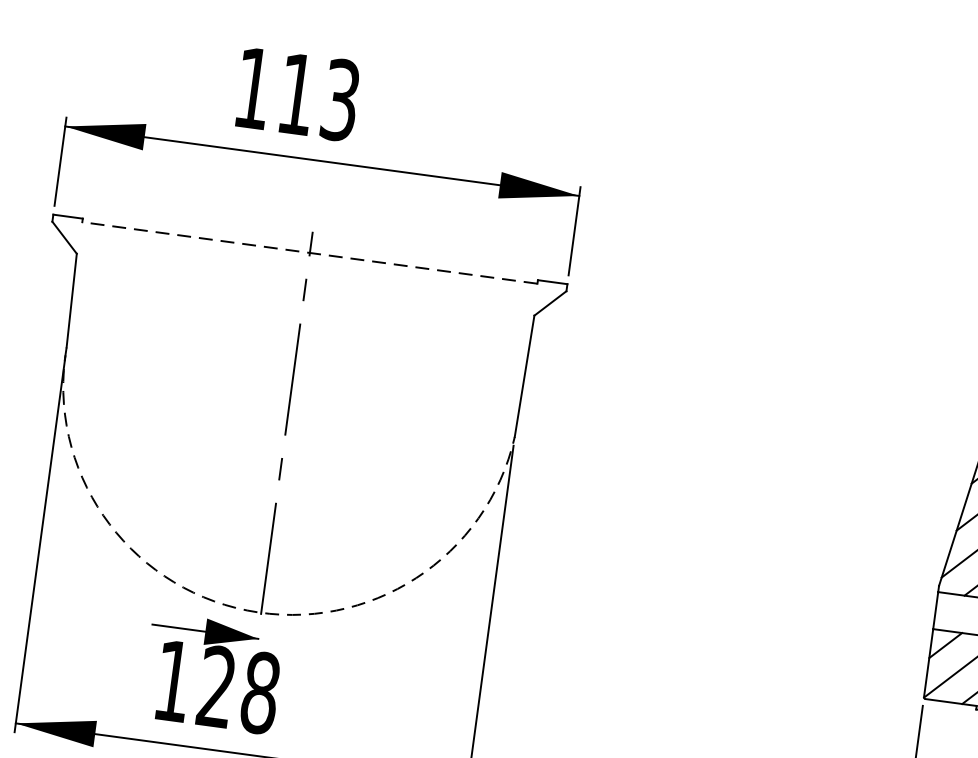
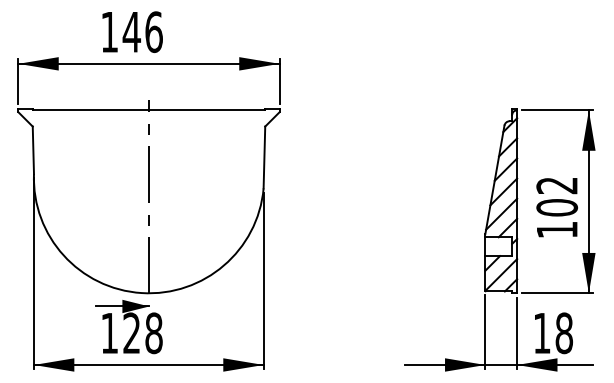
text: (317, 97) -> (142, 32), 113 -> 146
line: (308, 252) -> (148, 110), dashed -> solid
arc: (246, 611) -> (141, 293), dashed -> solid

